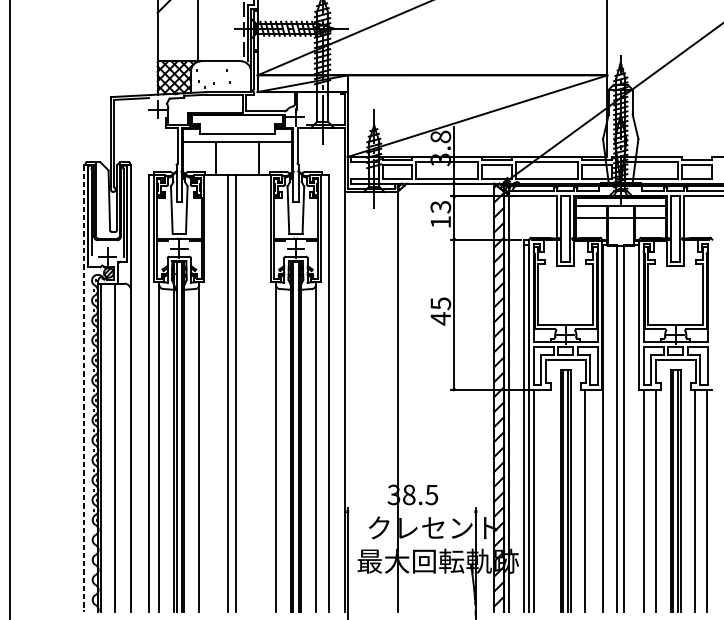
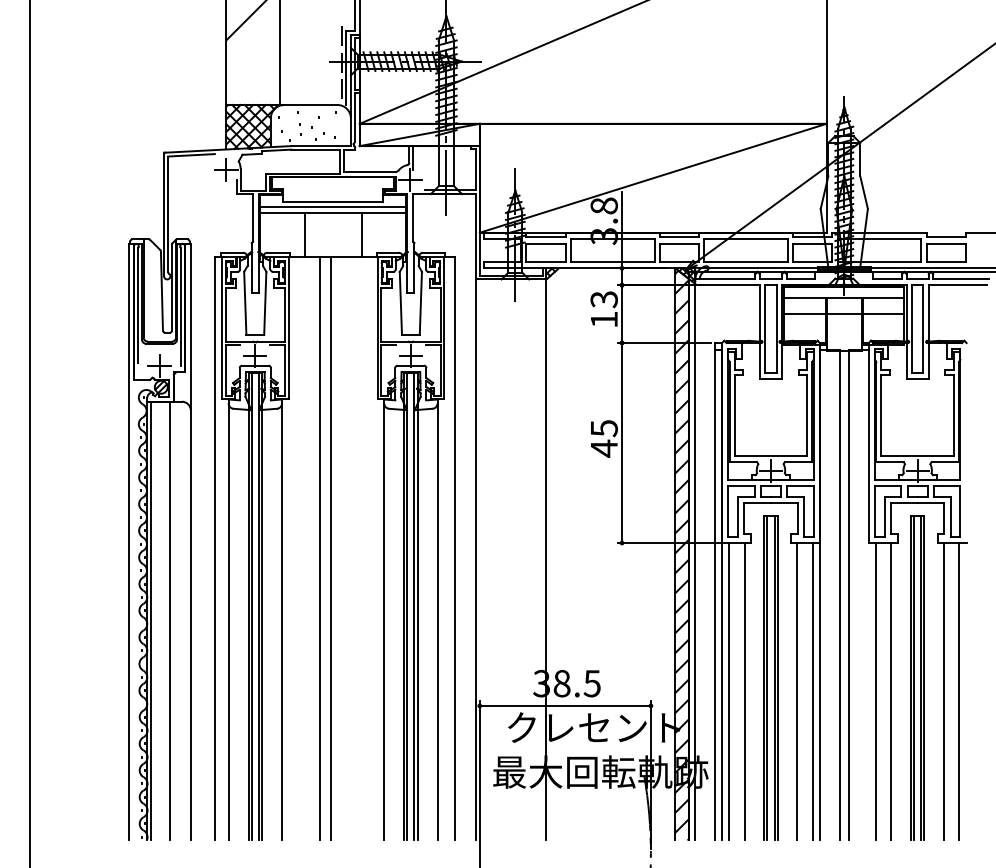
line: (237, 137) -> (333, 206), added
line: (84, 388) -> (128, 541), dashed -> solid
line: (545, 500) -> (744, 691), added
line: (596, 500) -> (812, 691), added
line: (411, 511) -> (564, 705), added

